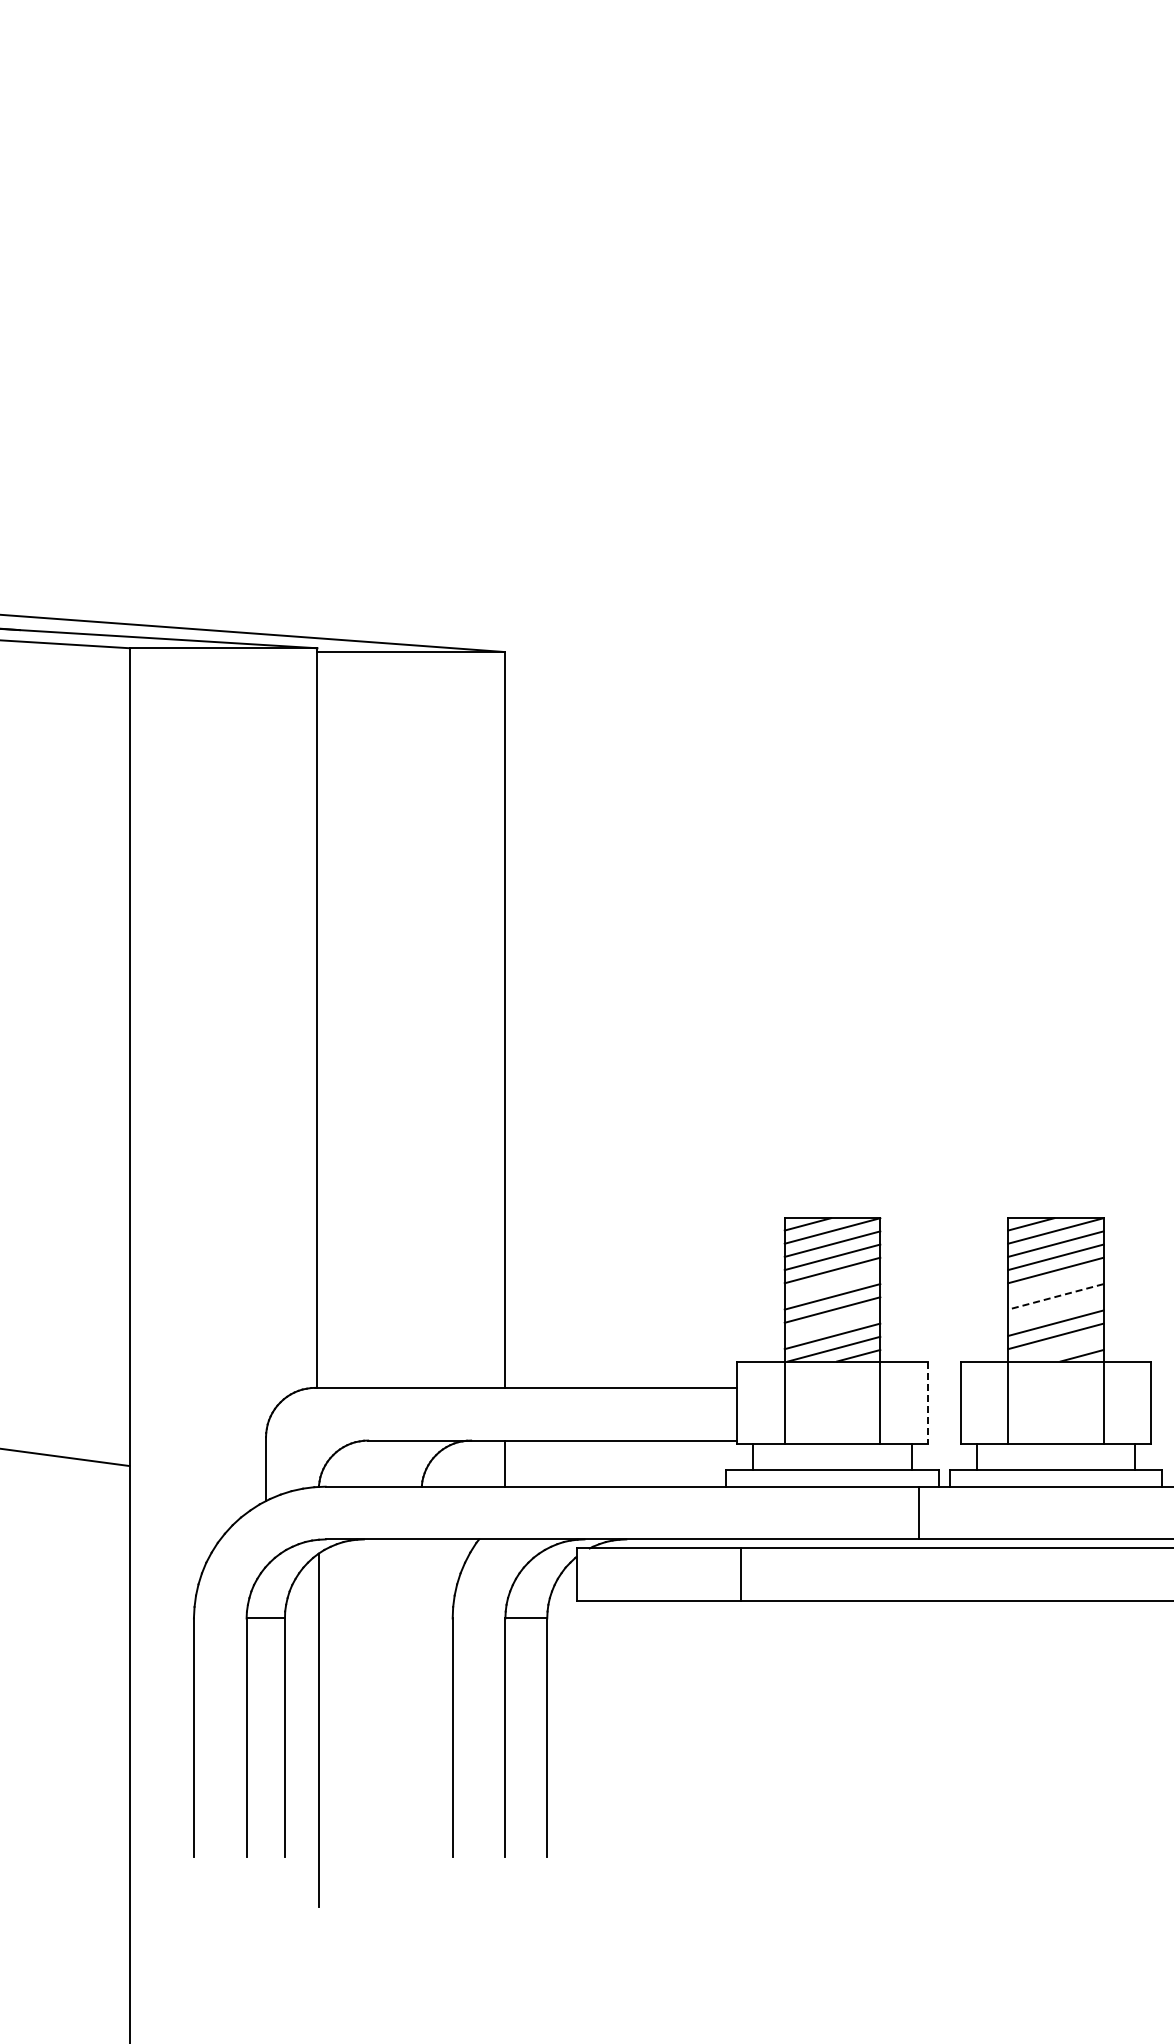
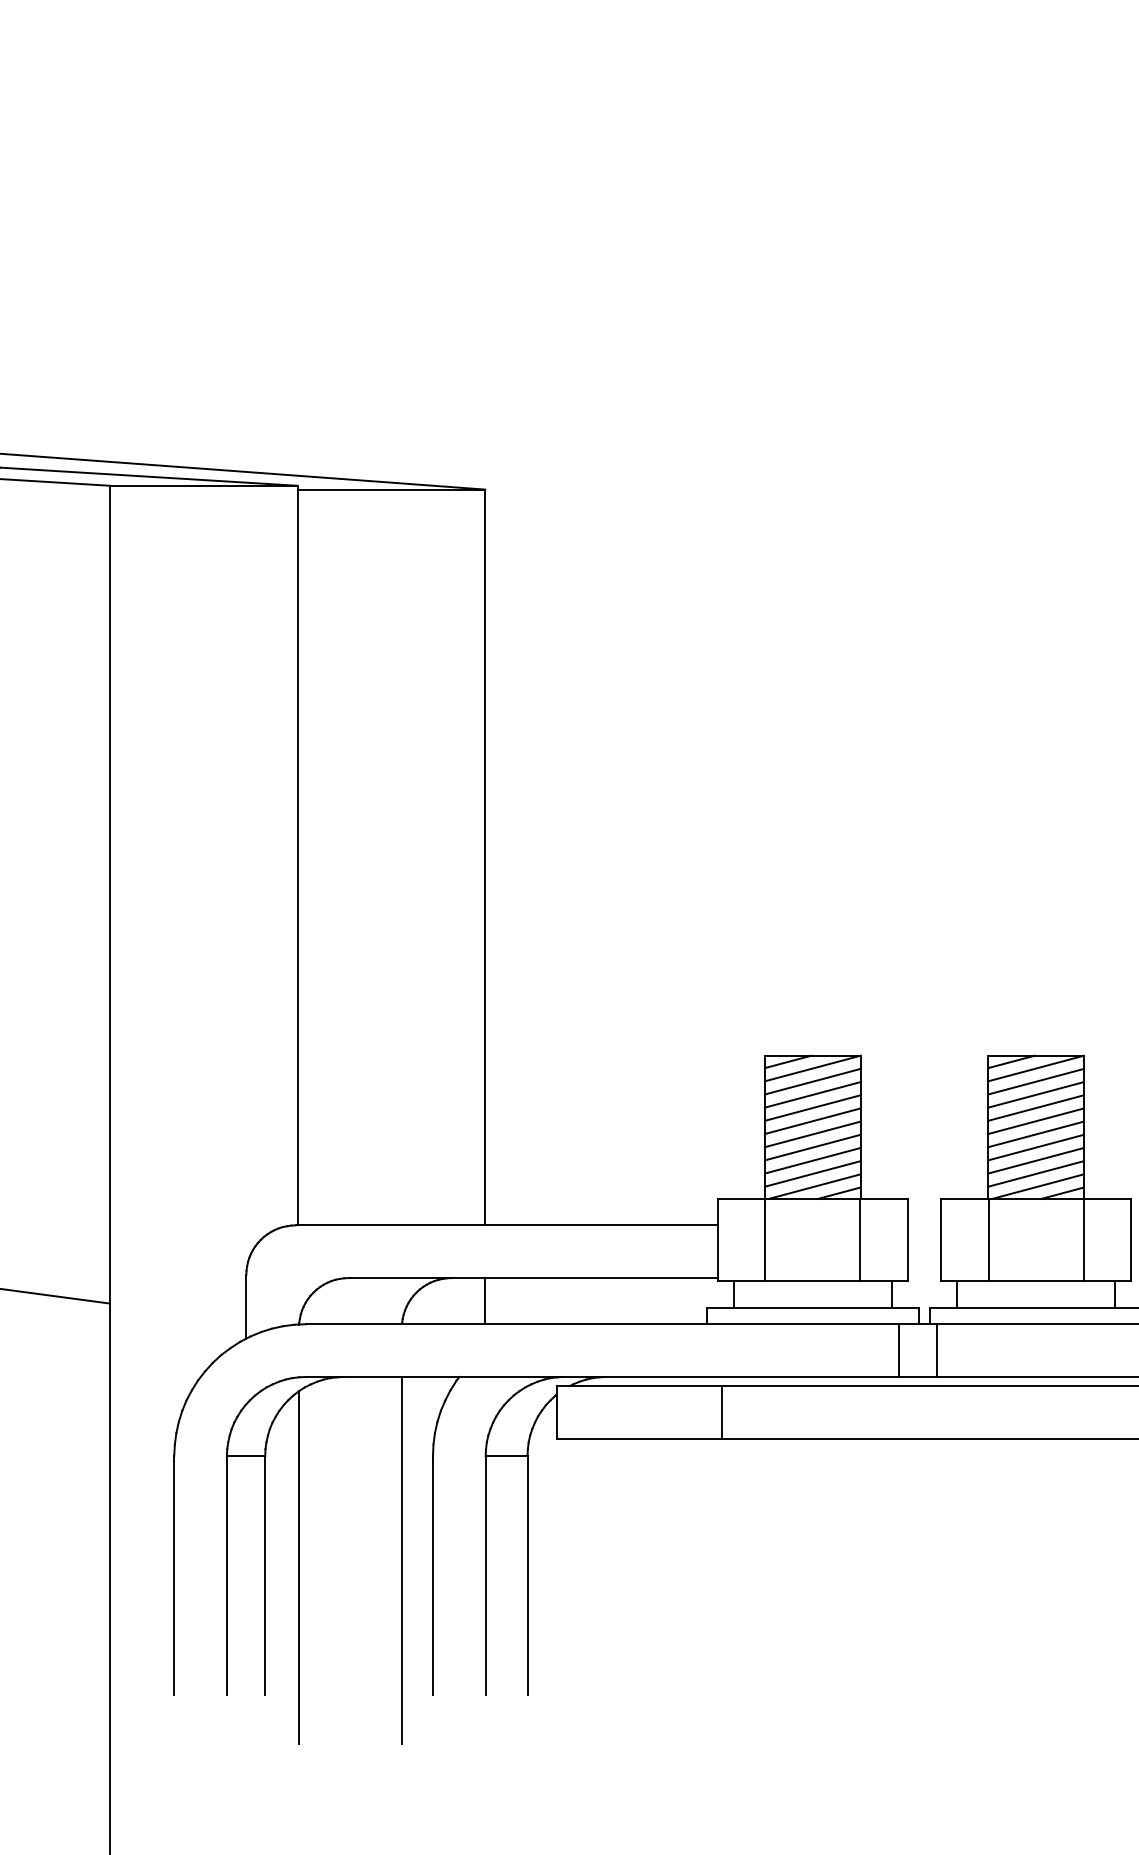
line: (832, 1283) -> (812, 1121), added
line: (1055, 1283) -> (1035, 1121), added
line: (1055, 1296) -> (1035, 1134), dashed -> solid
line: (1055, 1309) -> (1035, 1147), added
line: (832, 1322) -> (812, 1160), added
line: (1057, 1348) -> (1037, 1186), added
line: (927, 1403) -> (907, 1241), dashed -> solid
line: (956, 1512) -> (936, 1350), added
line: (421, 1722) -> (401, 1560), added

